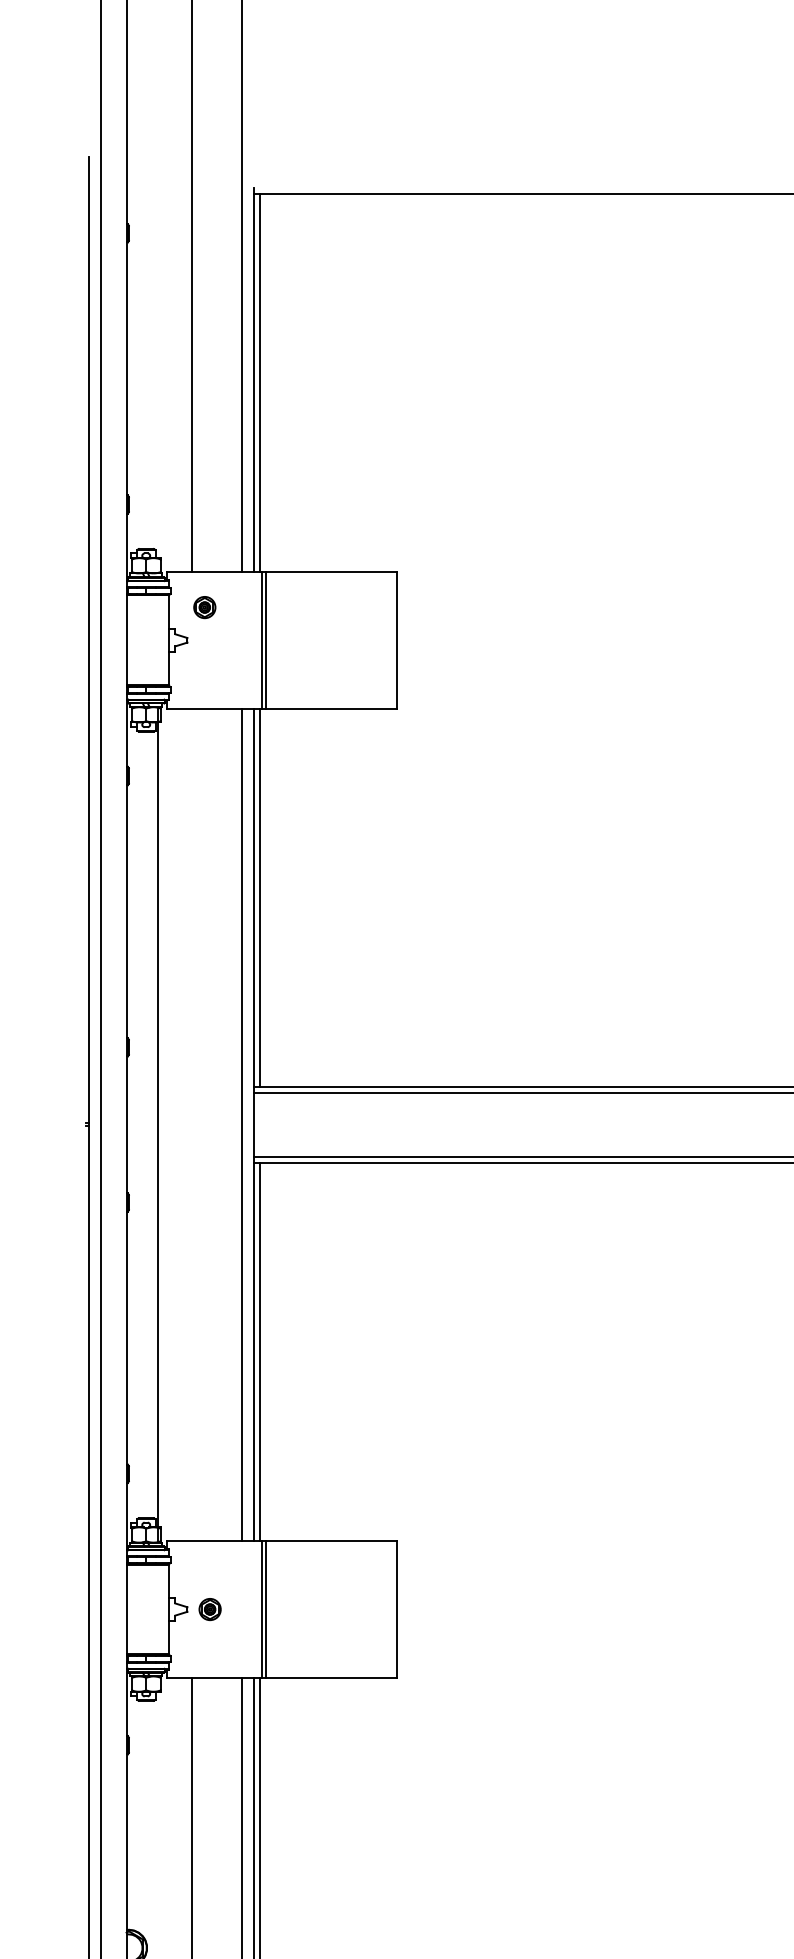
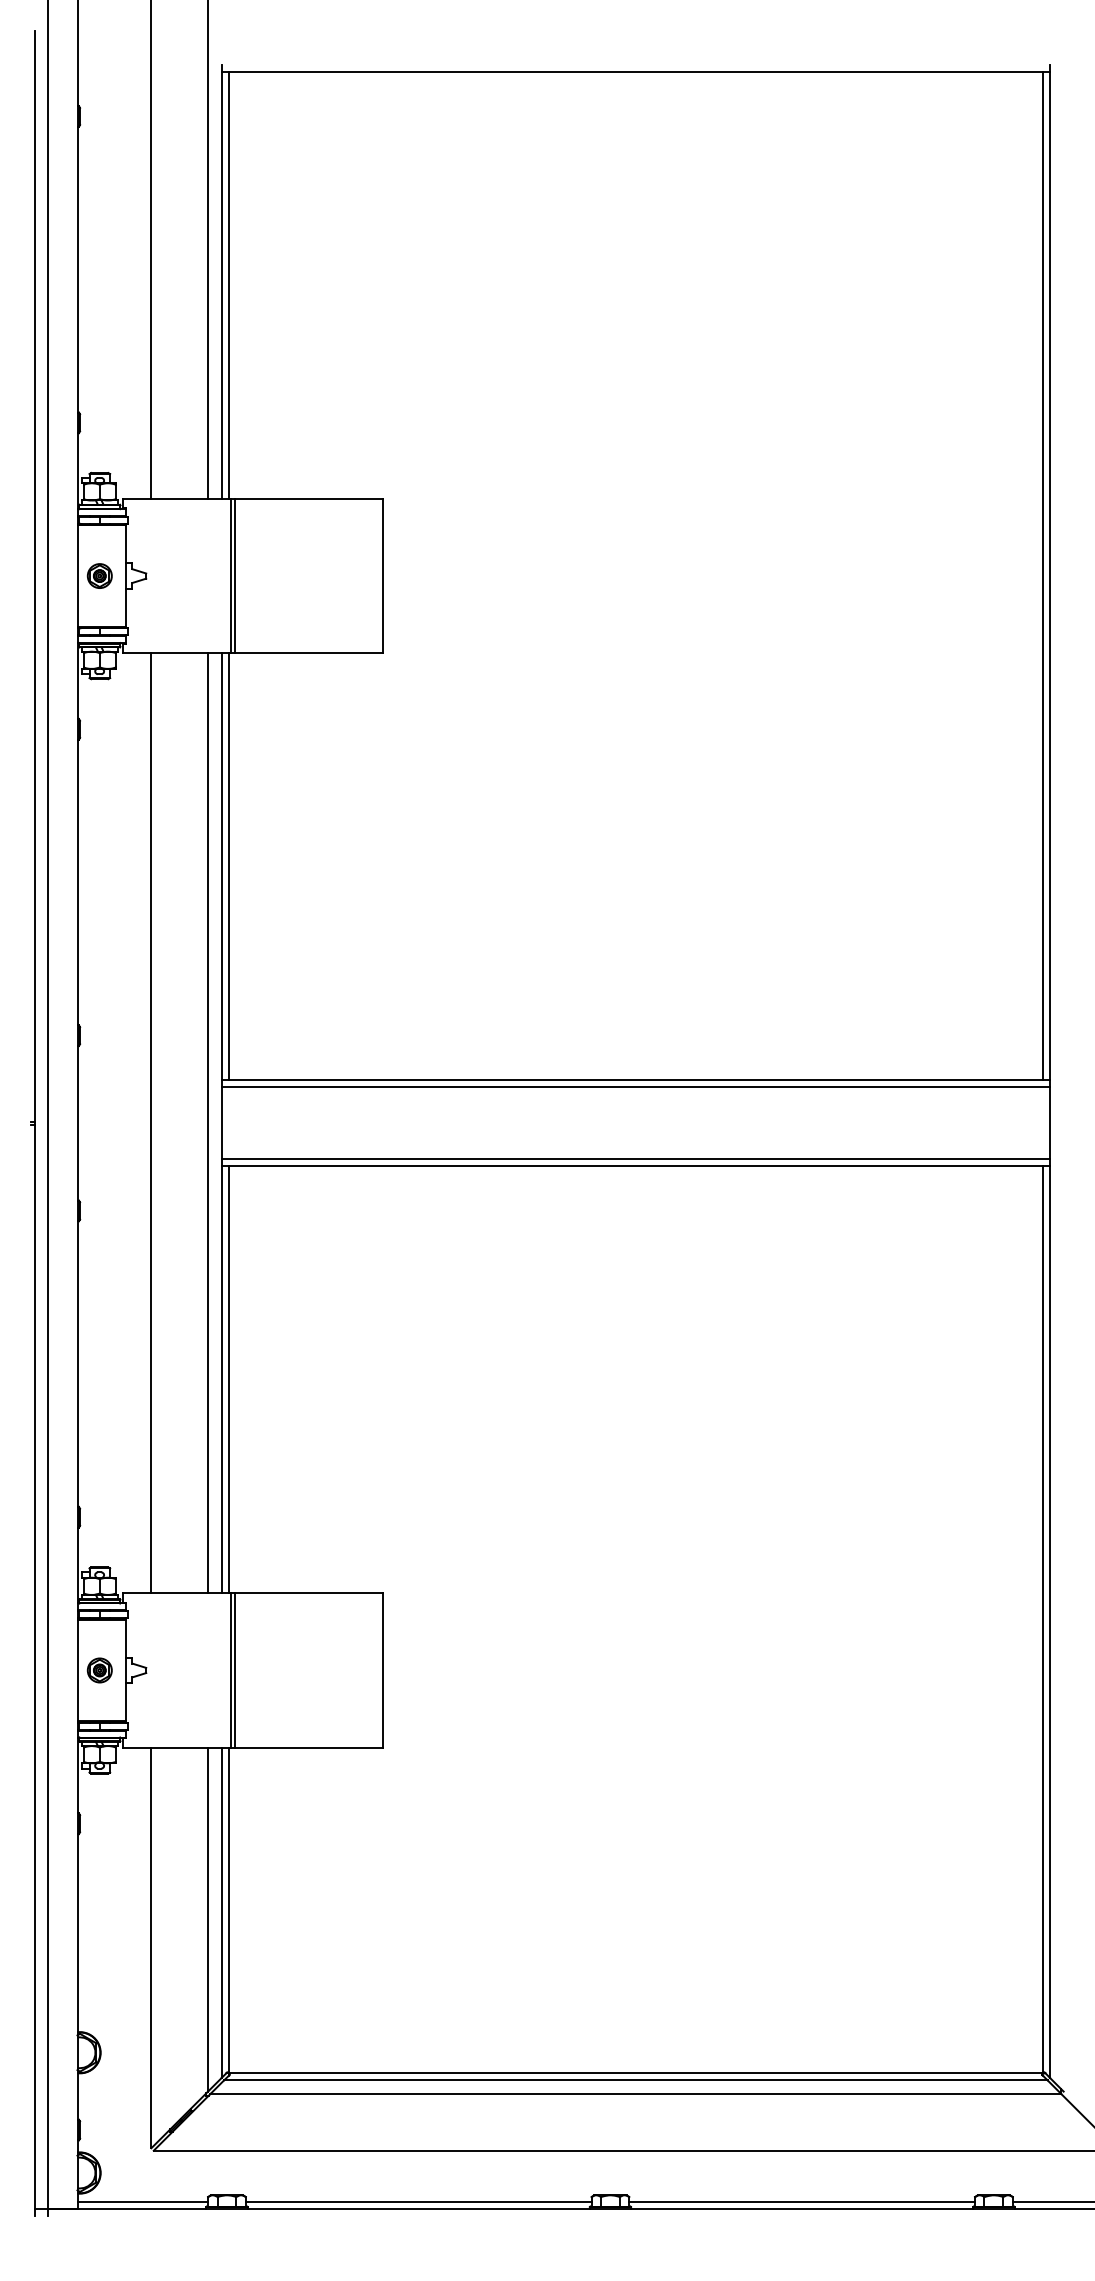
part: (204, 607) -> (99, 575), moved
line: (158, 1125) -> (151, 1123), moved
part: (209, 1609) -> (99, 1670), moved

